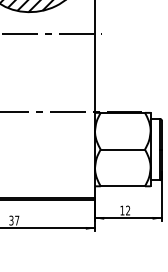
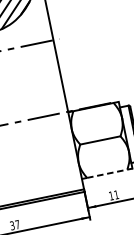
line: (123, 186) -> (107, 173), solid -> dashed
text: (128, 210) -> (116, 194), 12 -> 11

